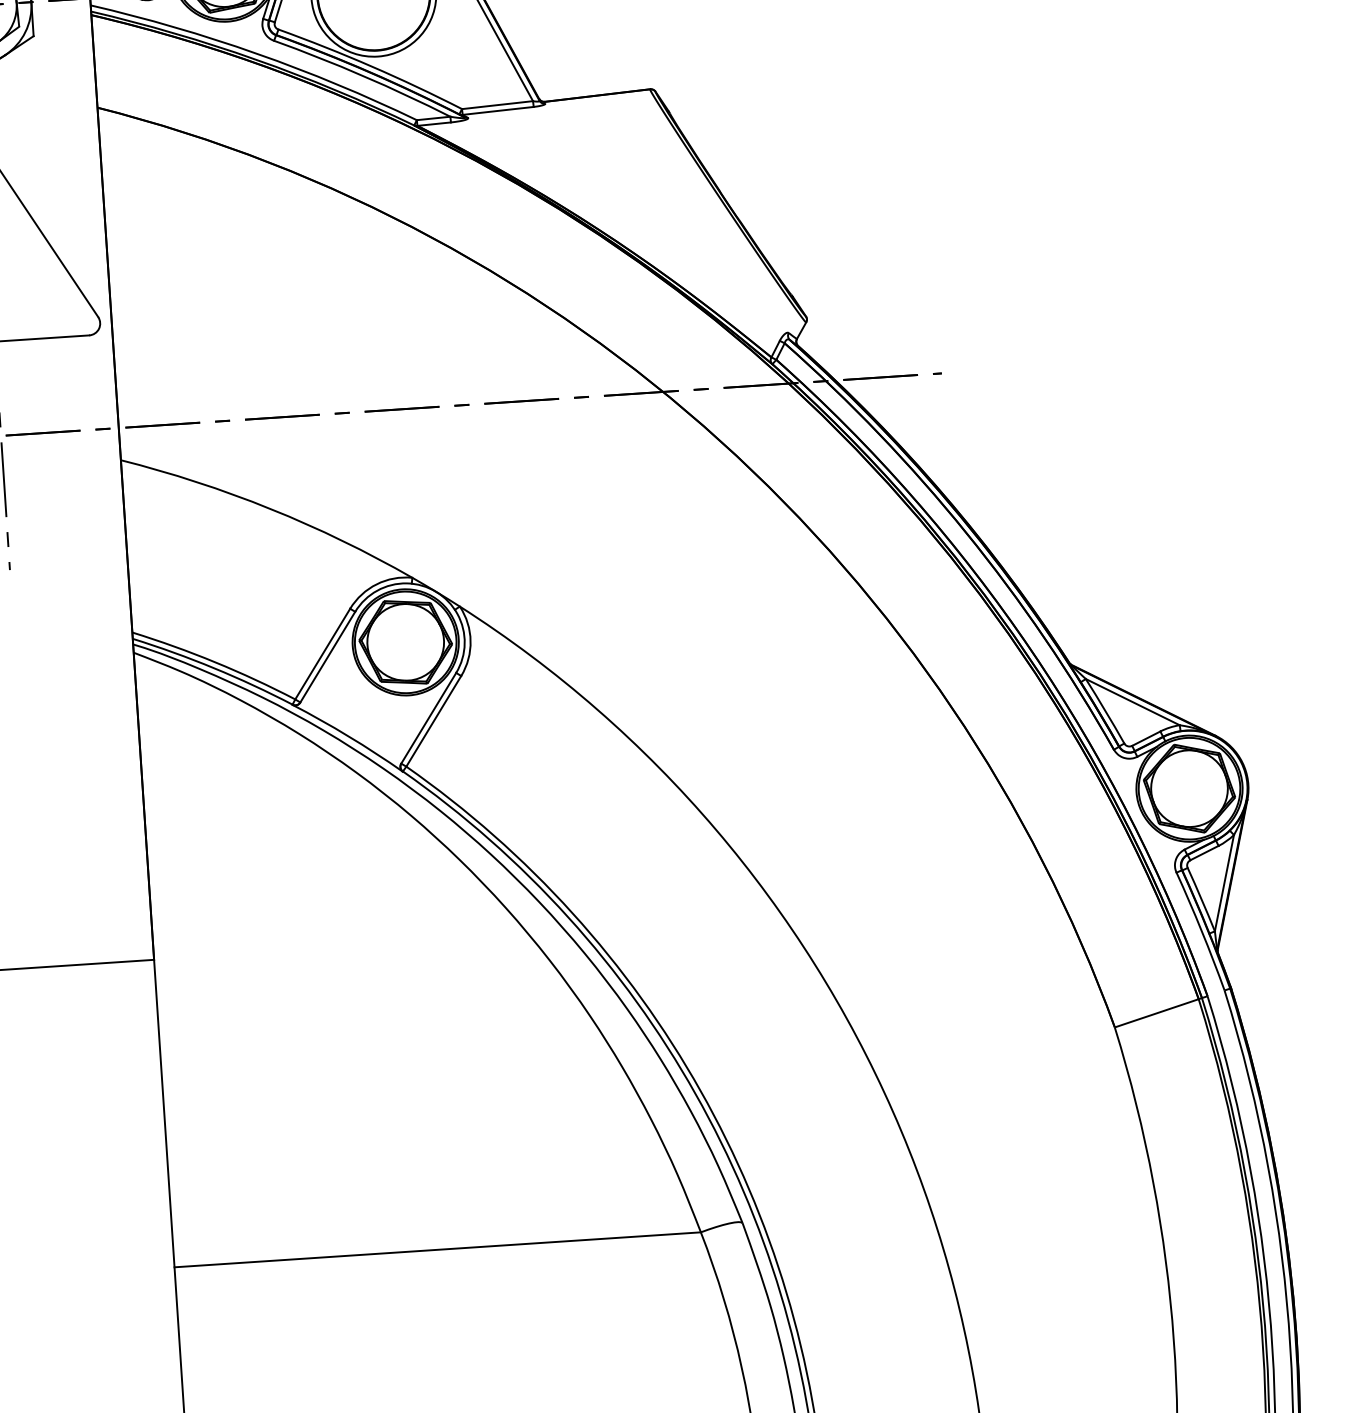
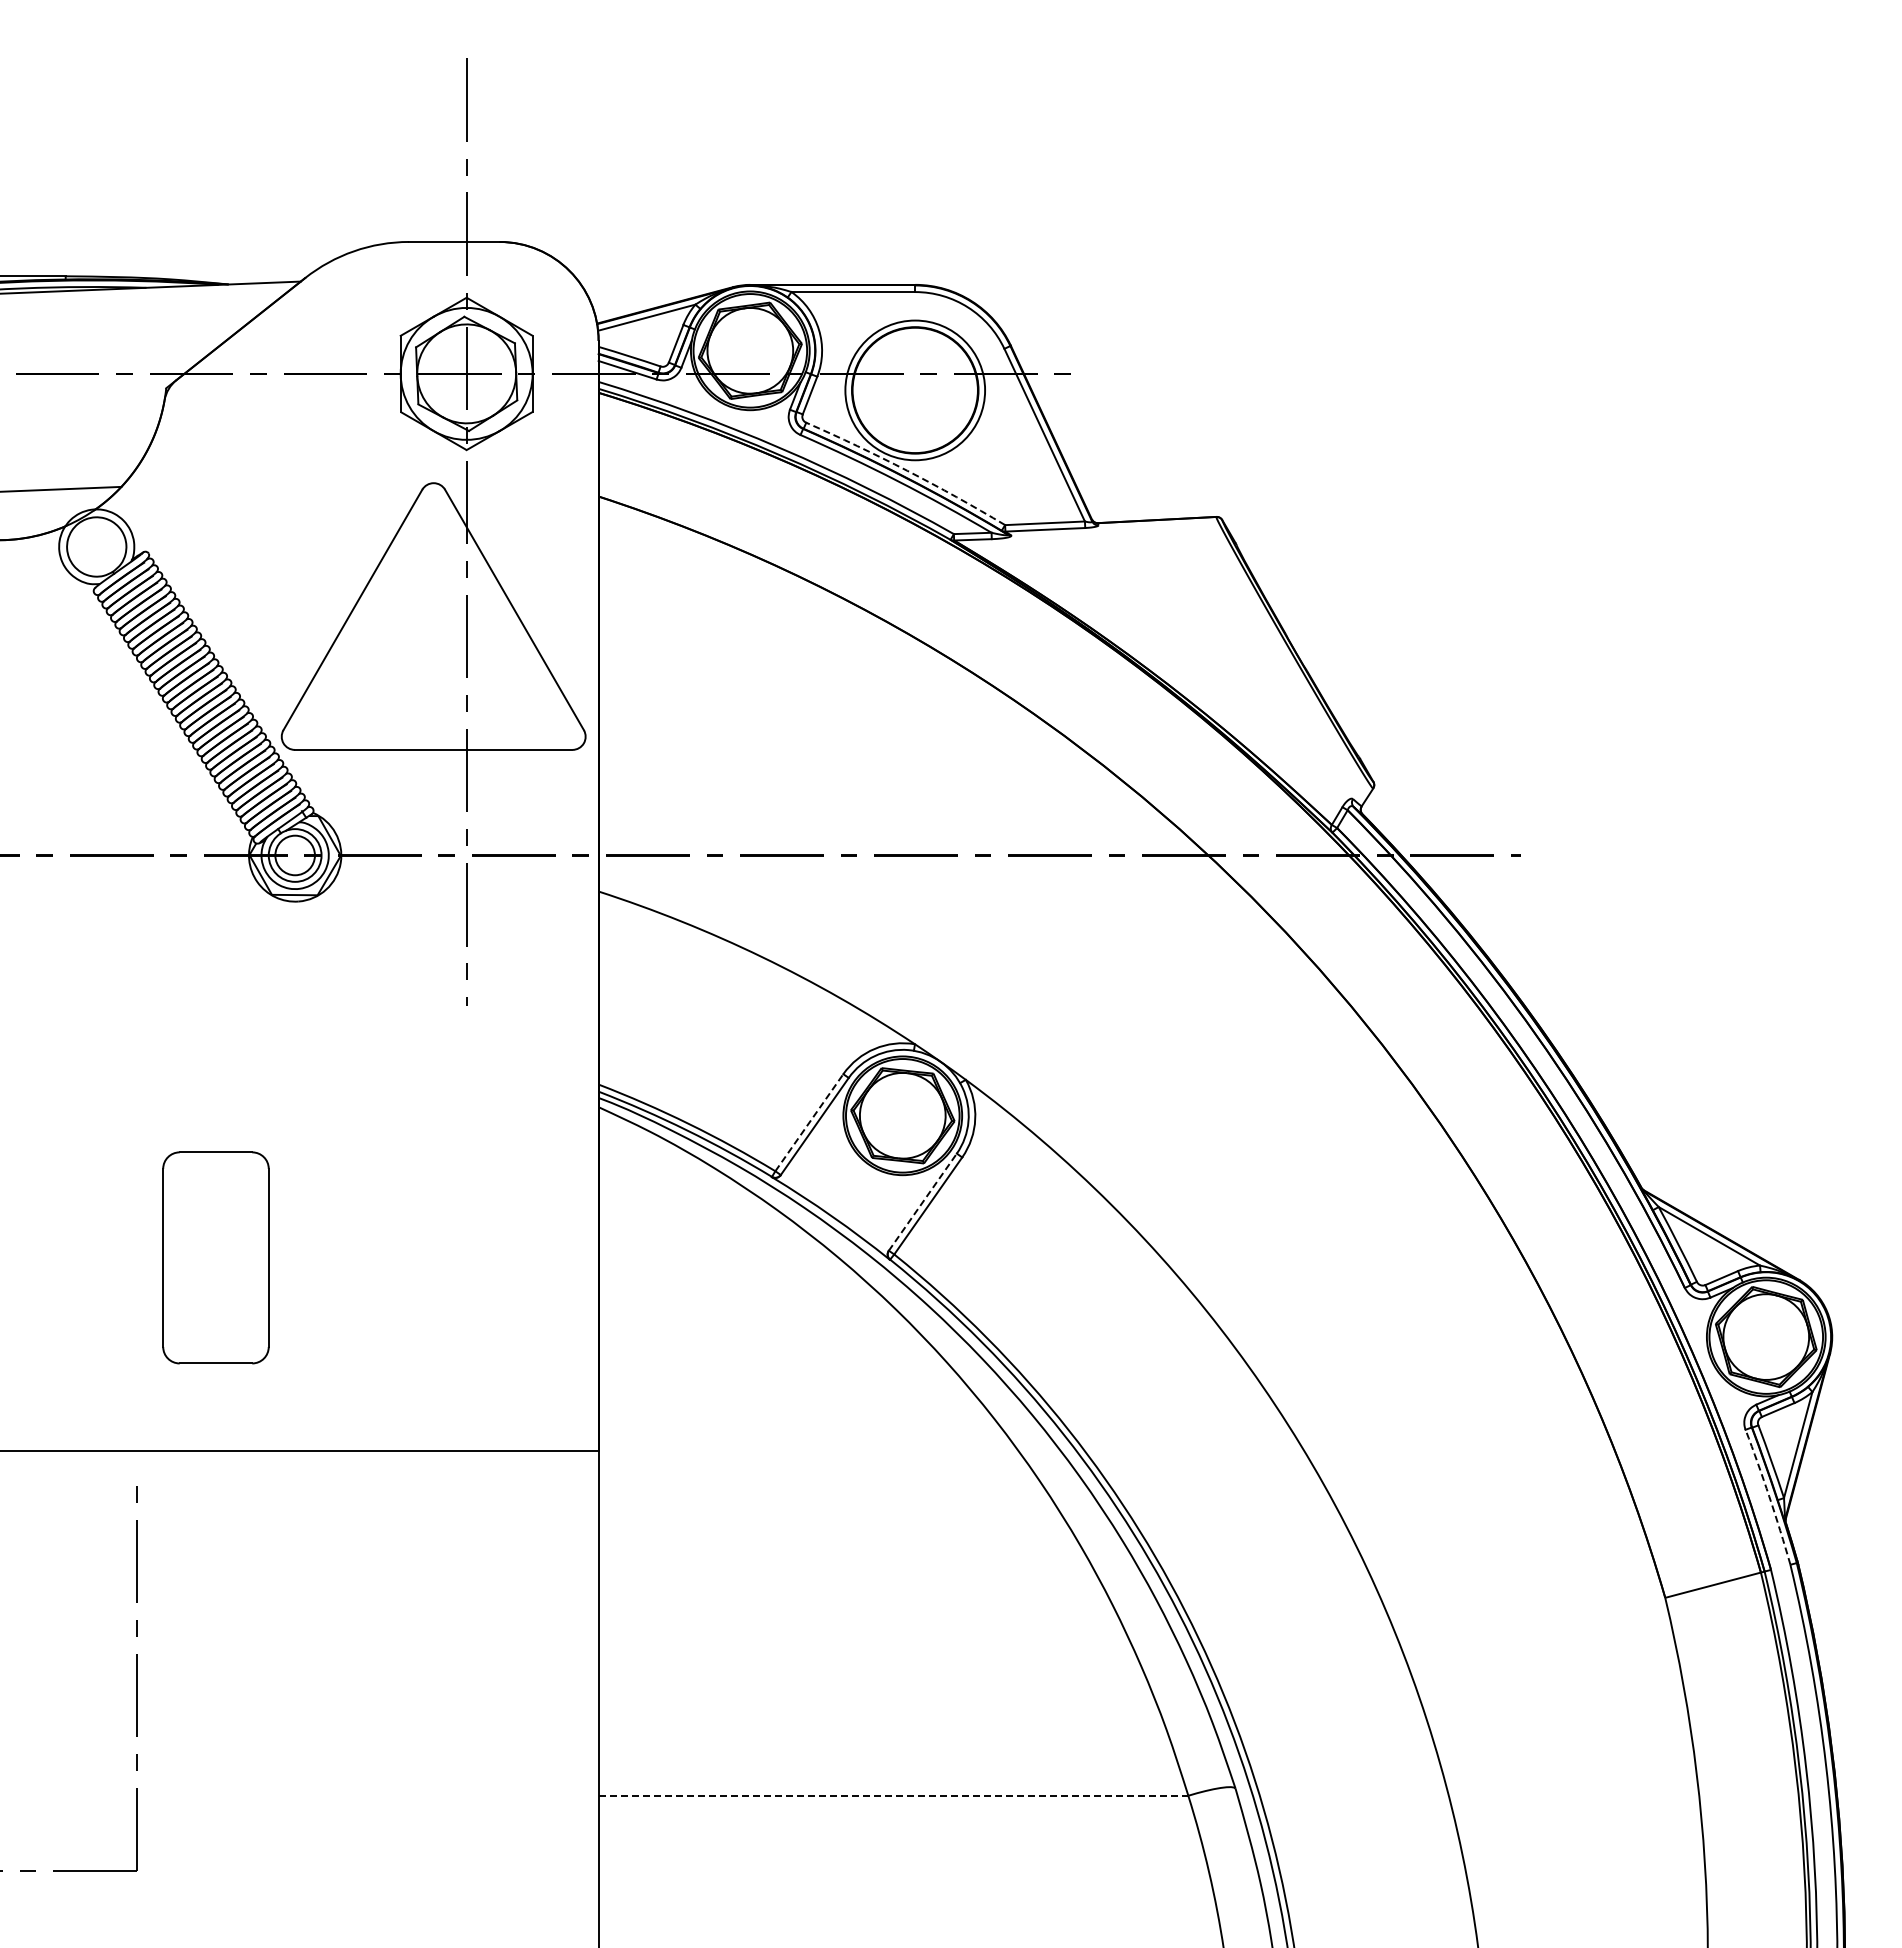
arc: (371, 66) -> (907, 470), solid -> dashed
line: (322, 653) -> (809, 1122), solid -> dashed
line: (429, 717) -> (923, 1201), solid -> dashed
arc: (1201, 930) -> (1769, 1496), solid -> dashed
line: (437, 1249) -> (893, 1795), solid -> dashed

